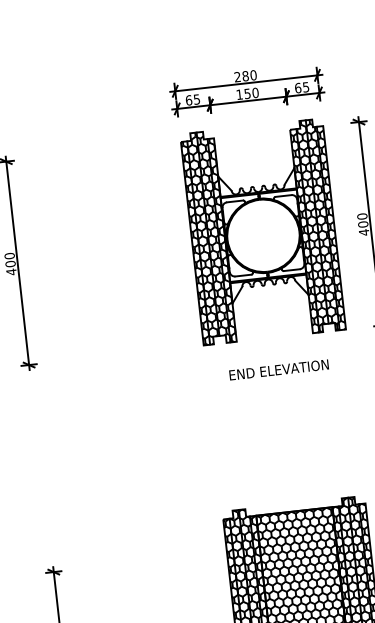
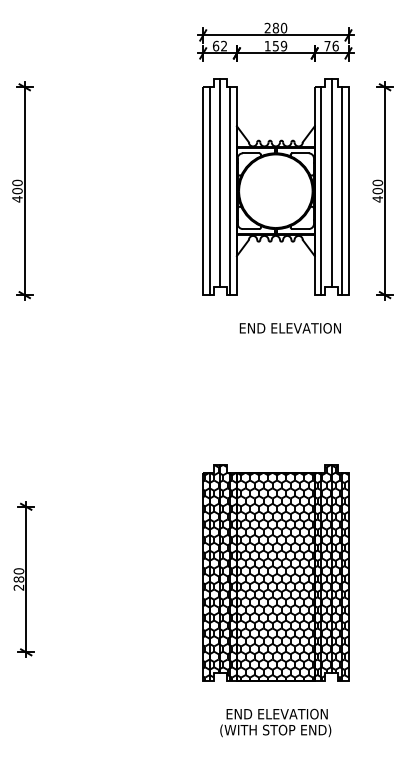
text: (301, 87) -> (331, 45), 65 -> 76
text: (255, 93) -> (283, 46), 150 -> 159
text: (197, 98) -> (224, 45), 65 -> 62
hatch: (317, 226) -> (331, 187), removed
hatch: (207, 238) -> (219, 187), removed
text: (278, 370) -> (289, 328), moved

